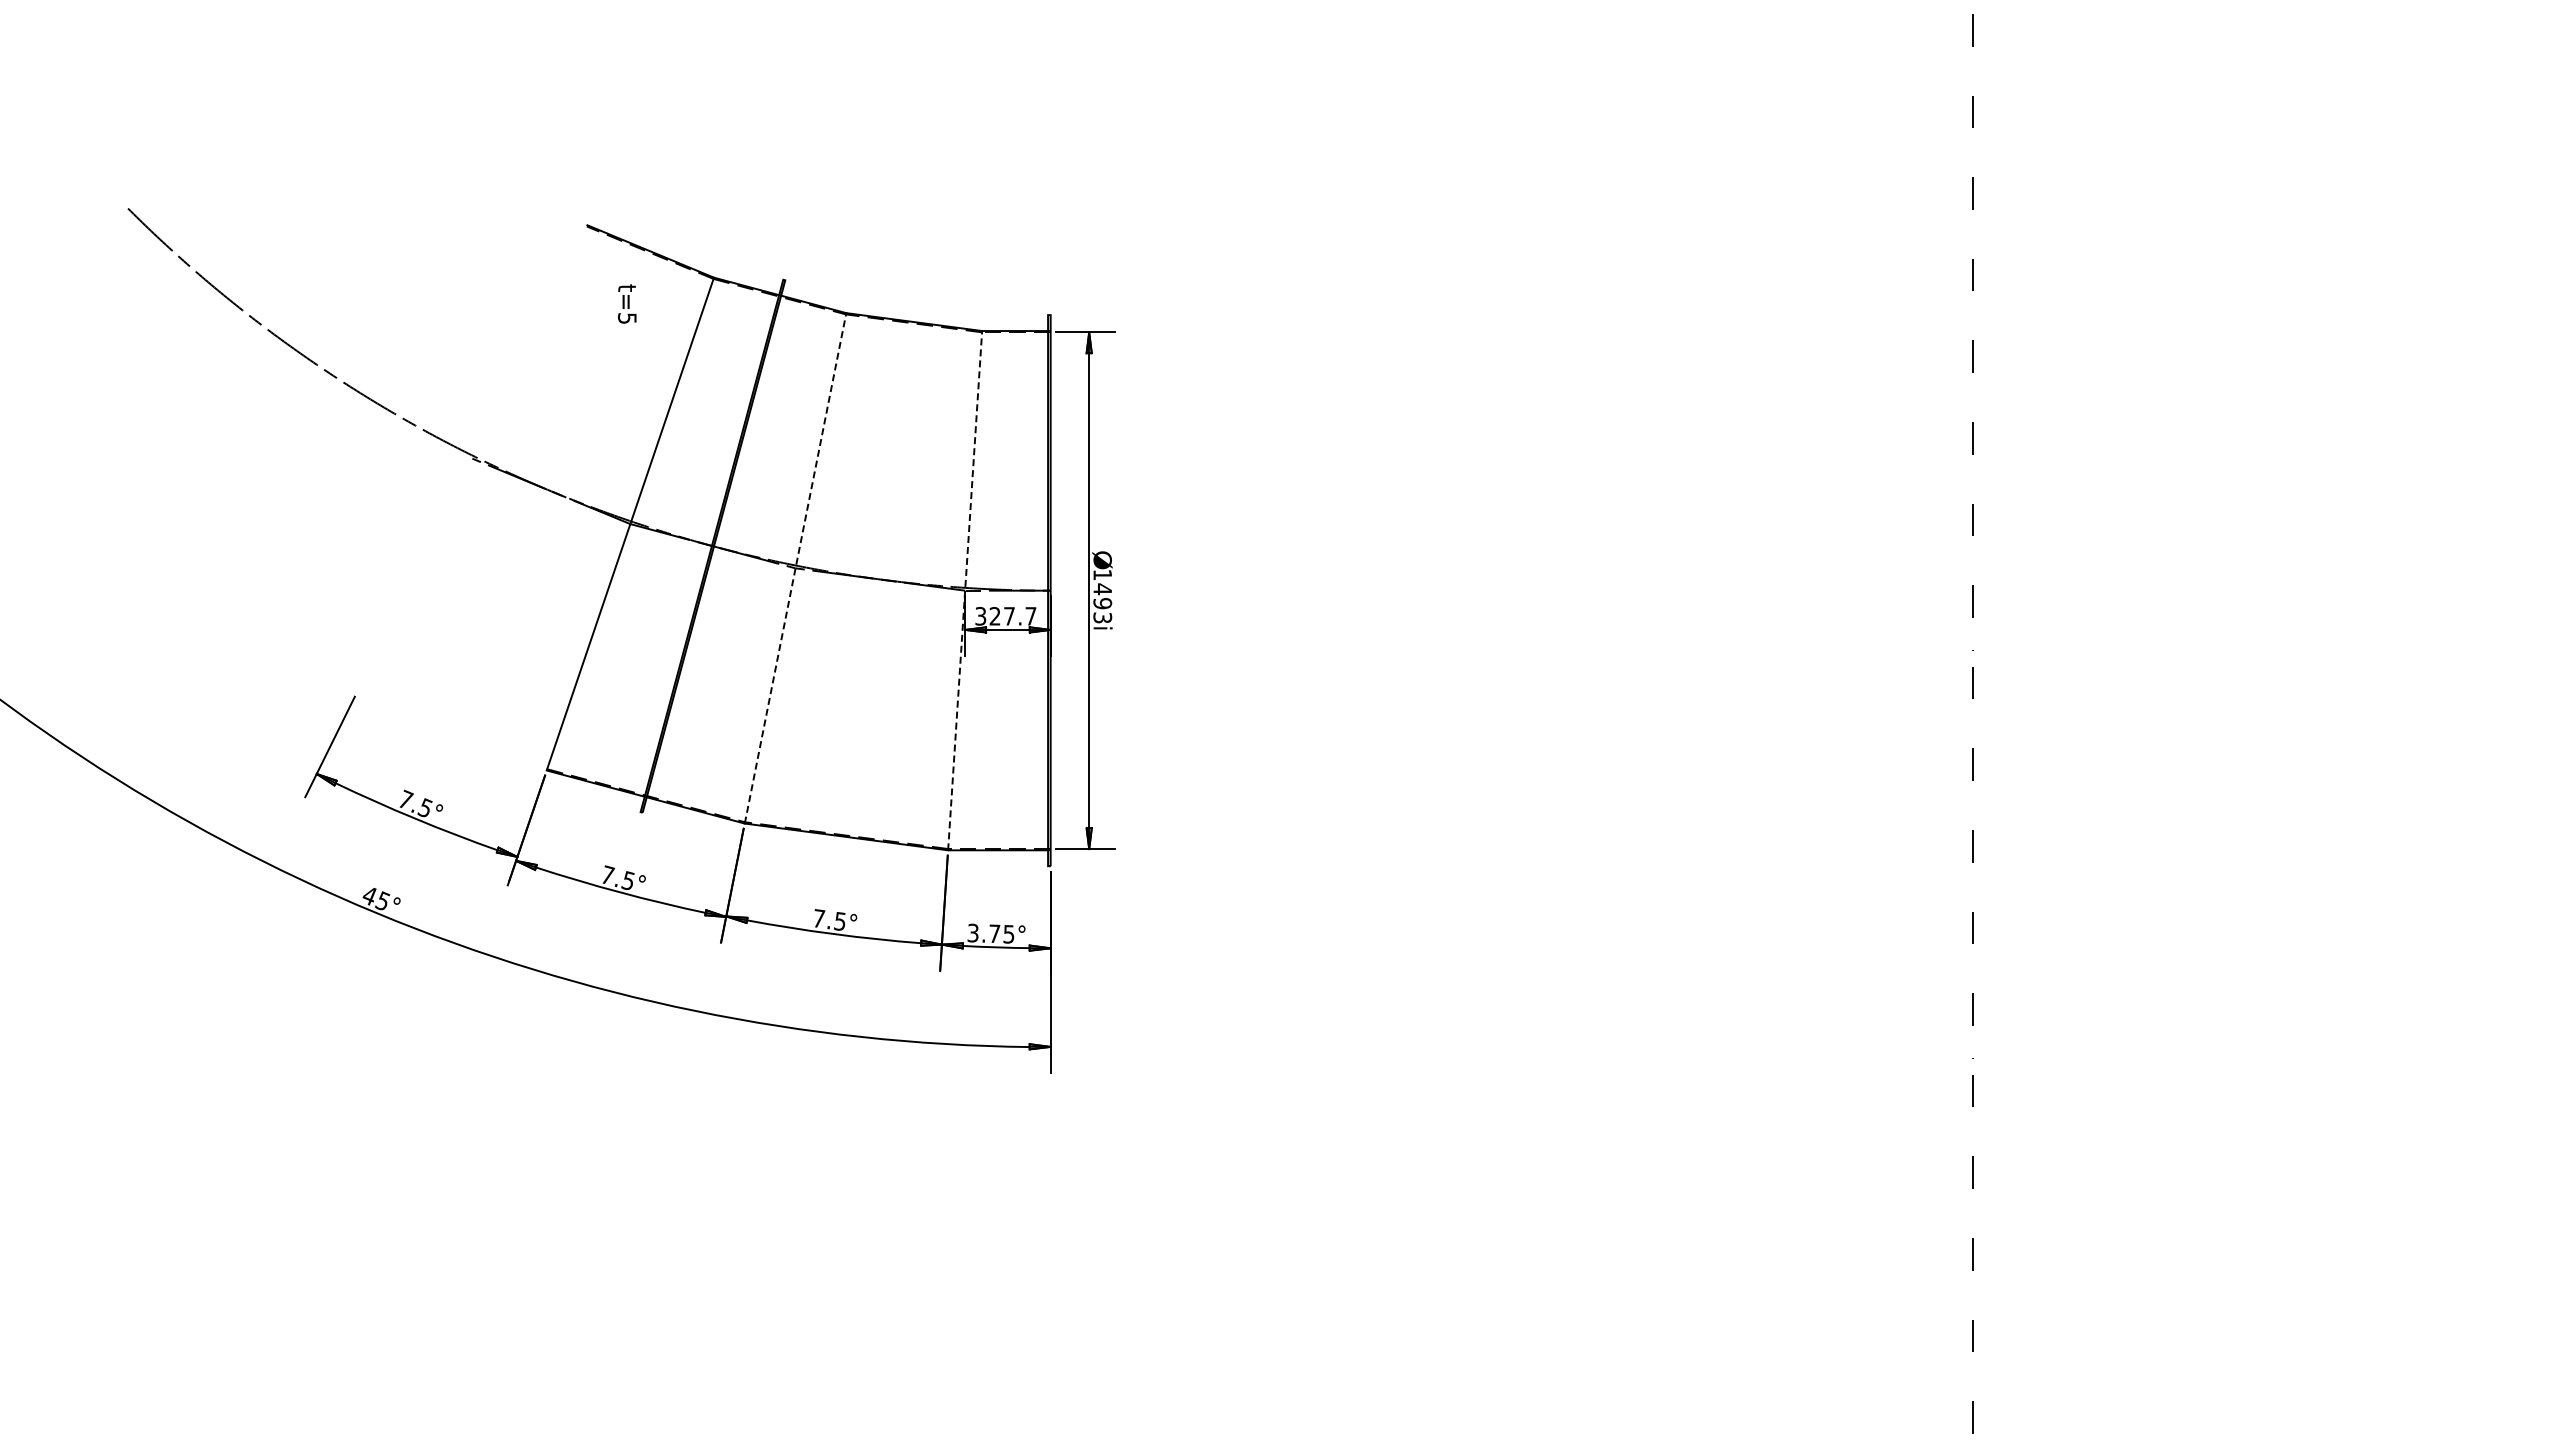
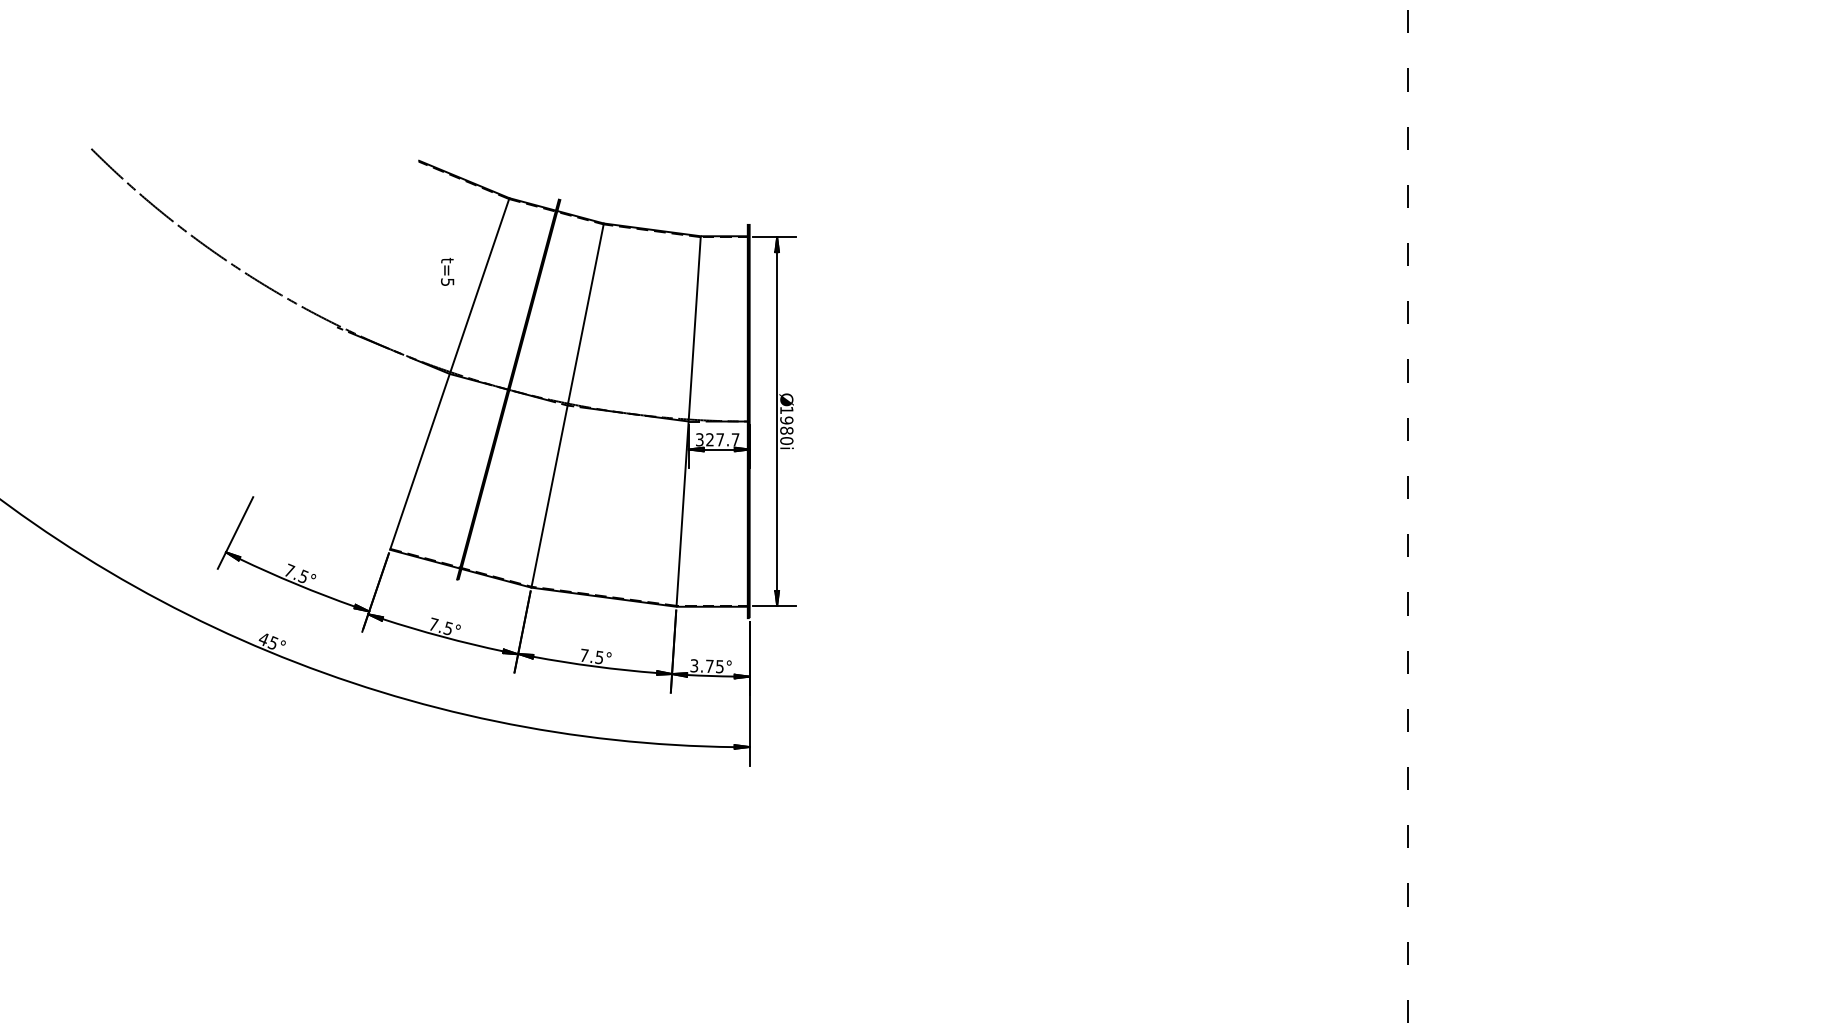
text: (627, 303) -> (447, 271), moved
line: (795, 567) -> (567, 404), dashed -> solid
line: (965, 590) -> (688, 421), dashed -> solid
text: (1102, 603) -> (786, 430), 1493i -> 1980i

